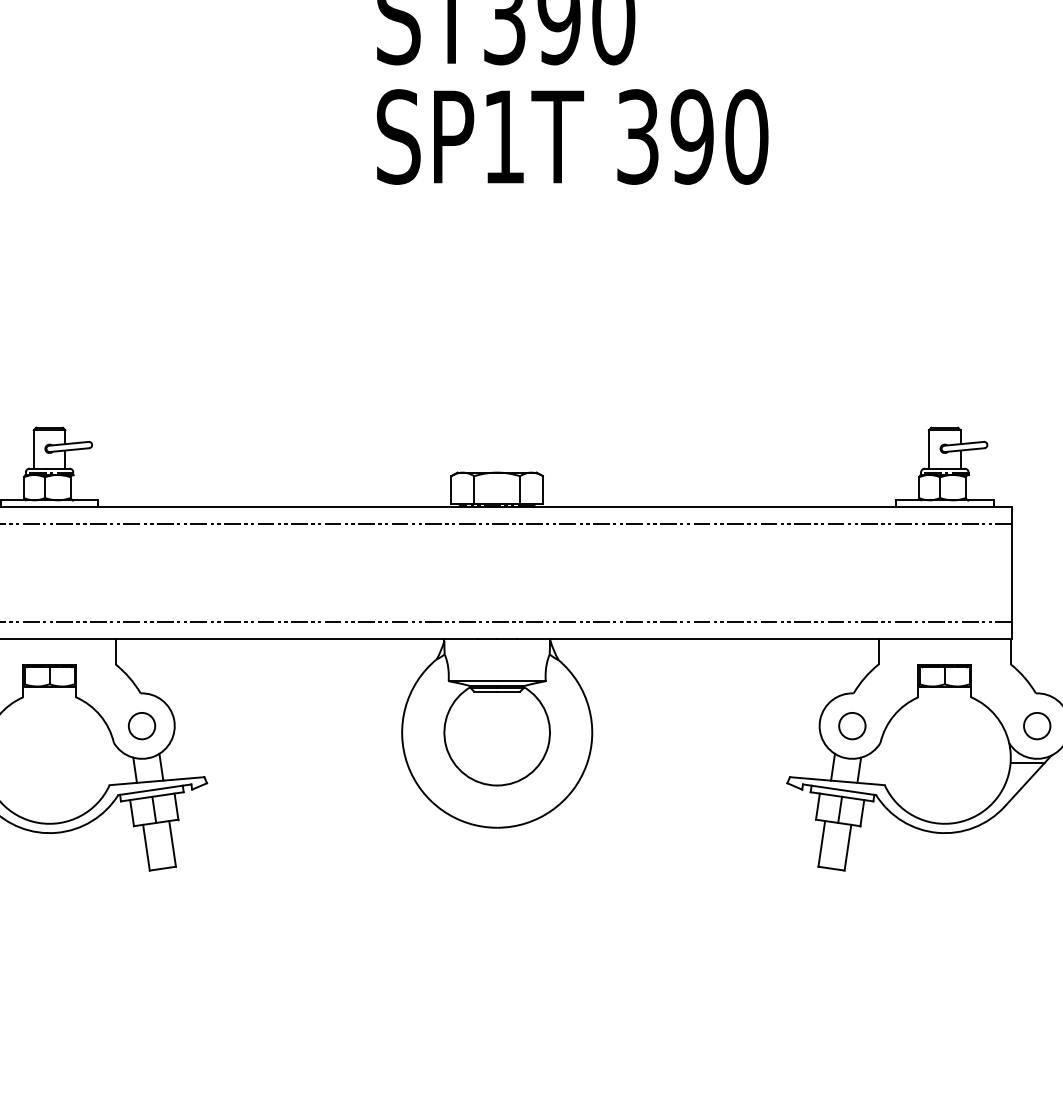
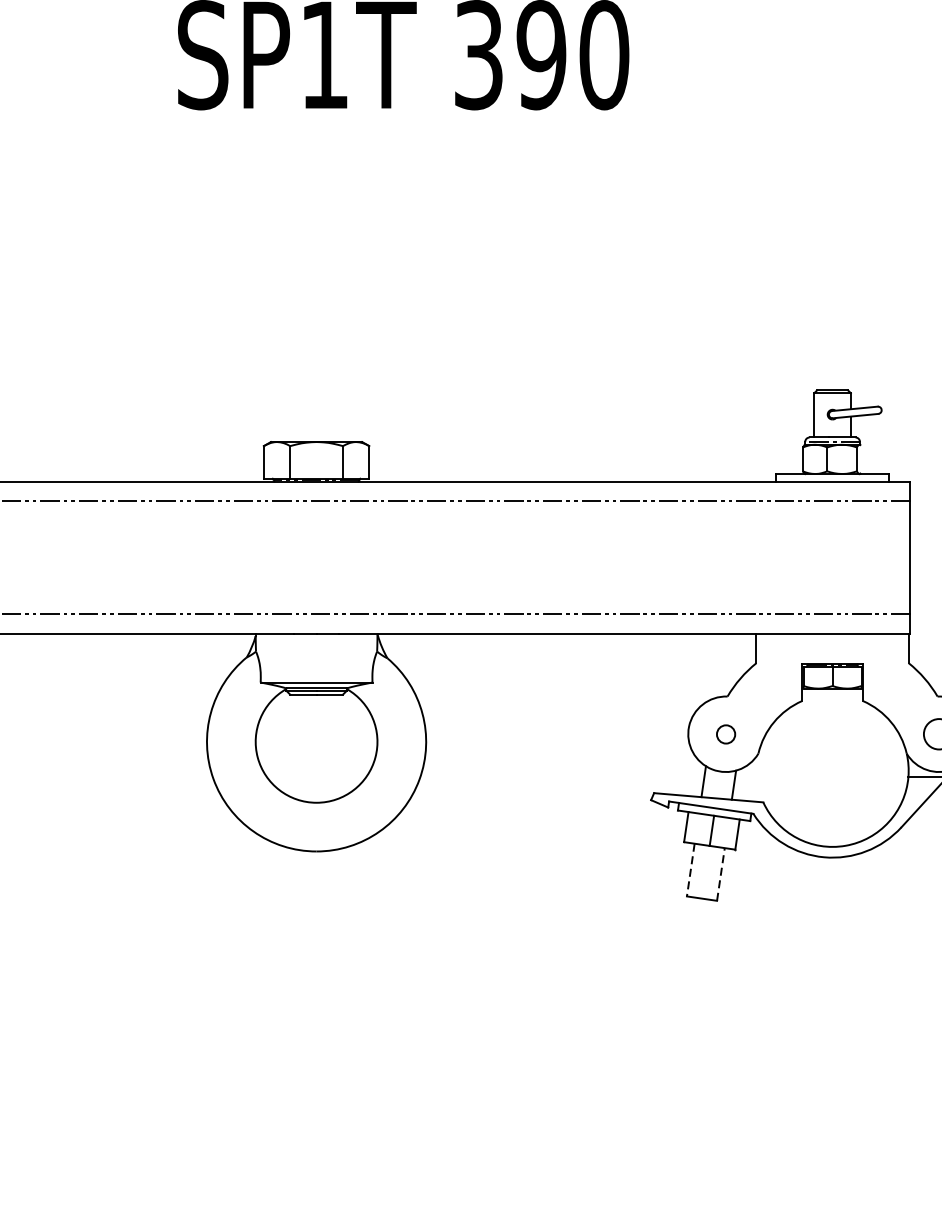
circle: (852, 726) -> (726, 734), size x0.6
line: (821, 844) -> (690, 870), solid -> dashed
line: (848, 847) -> (721, 874), solid -> dashed

